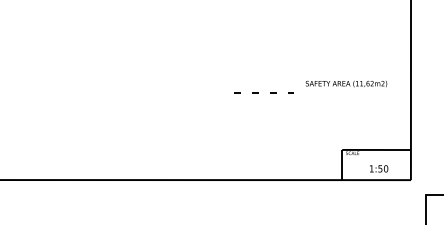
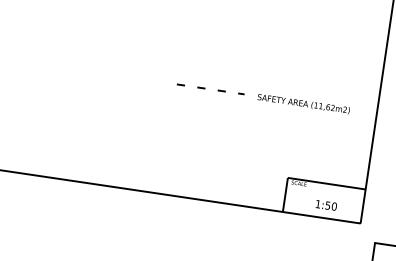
line: (258, 92) -> (204, 87), moved

